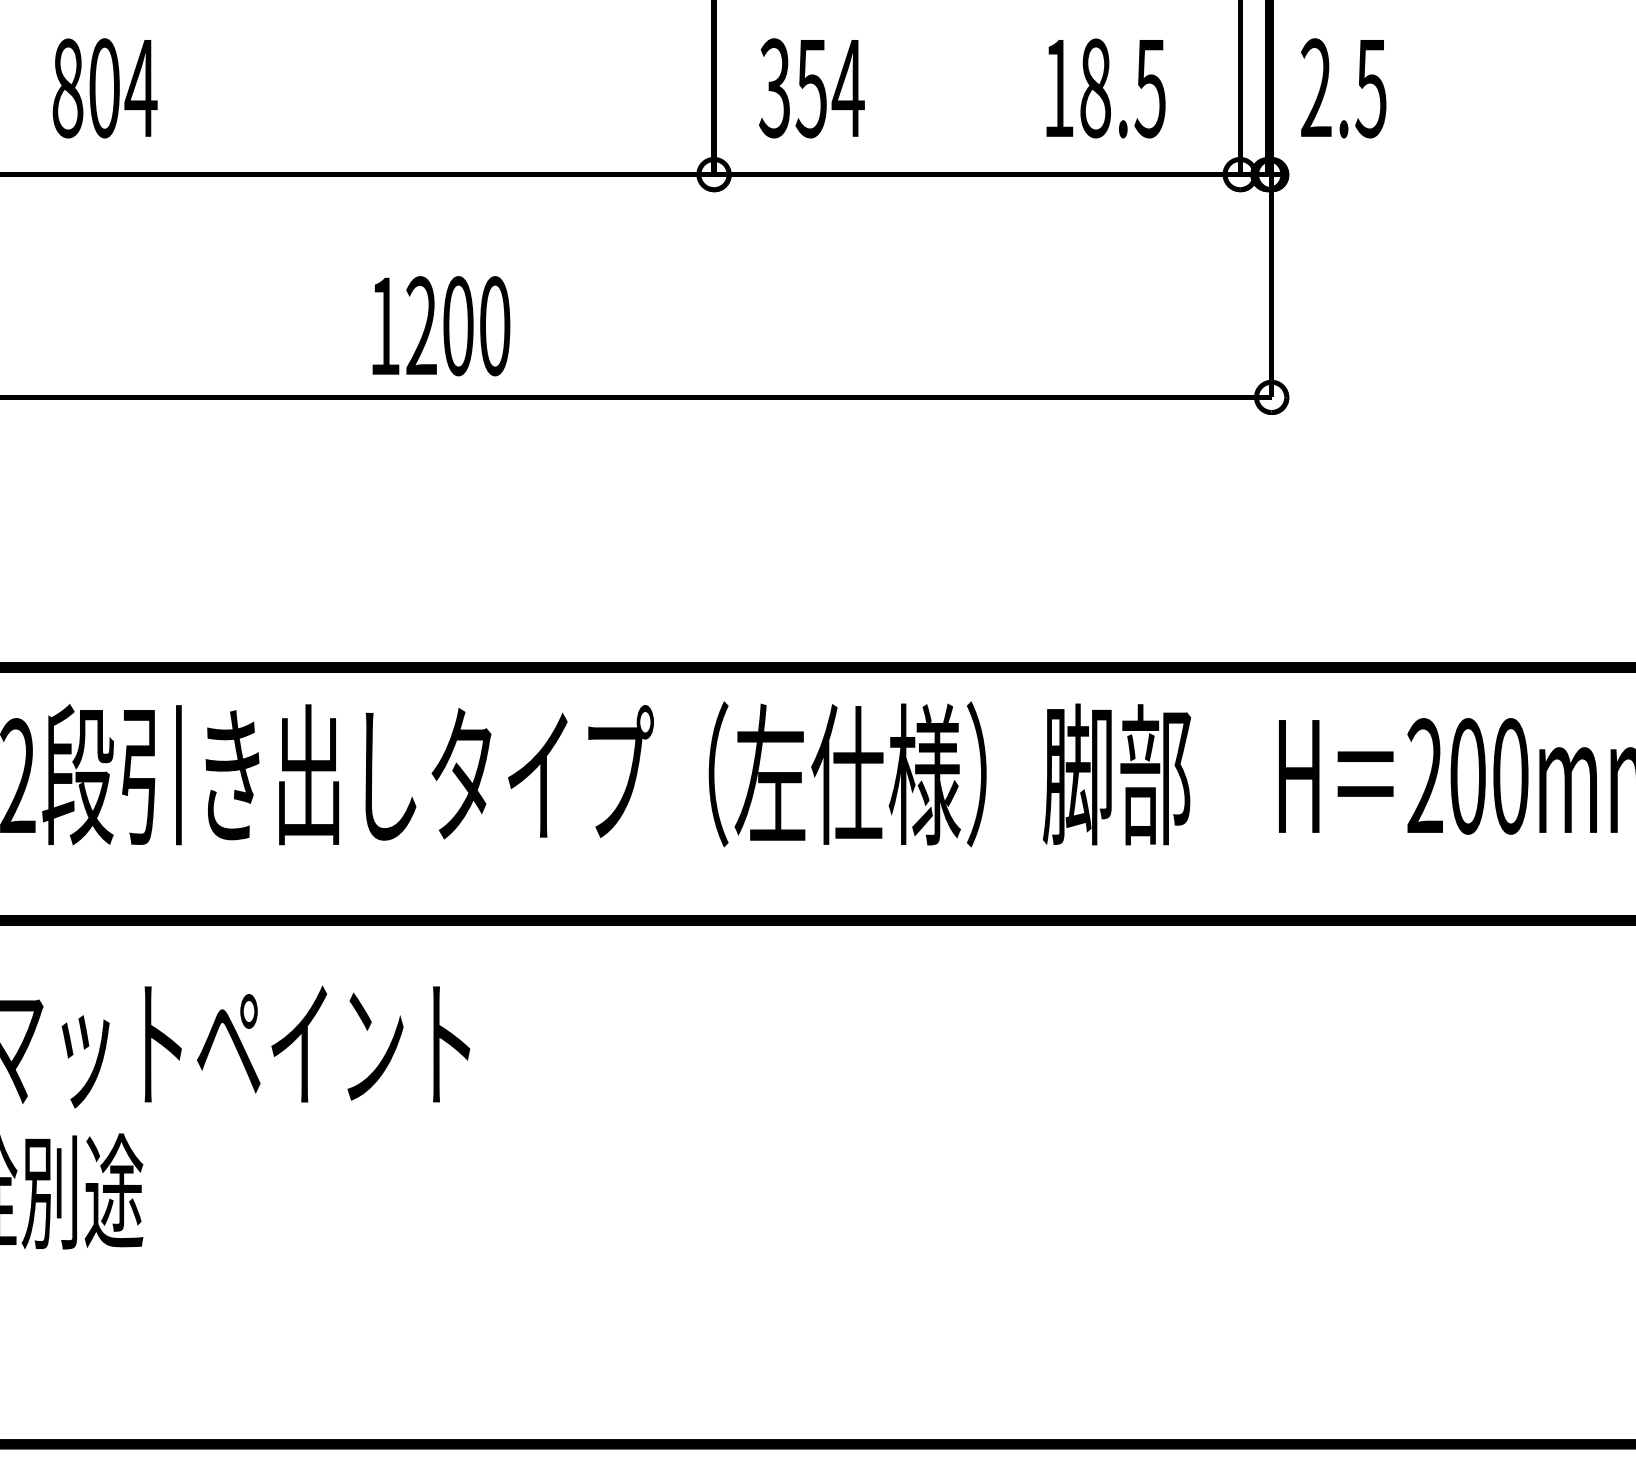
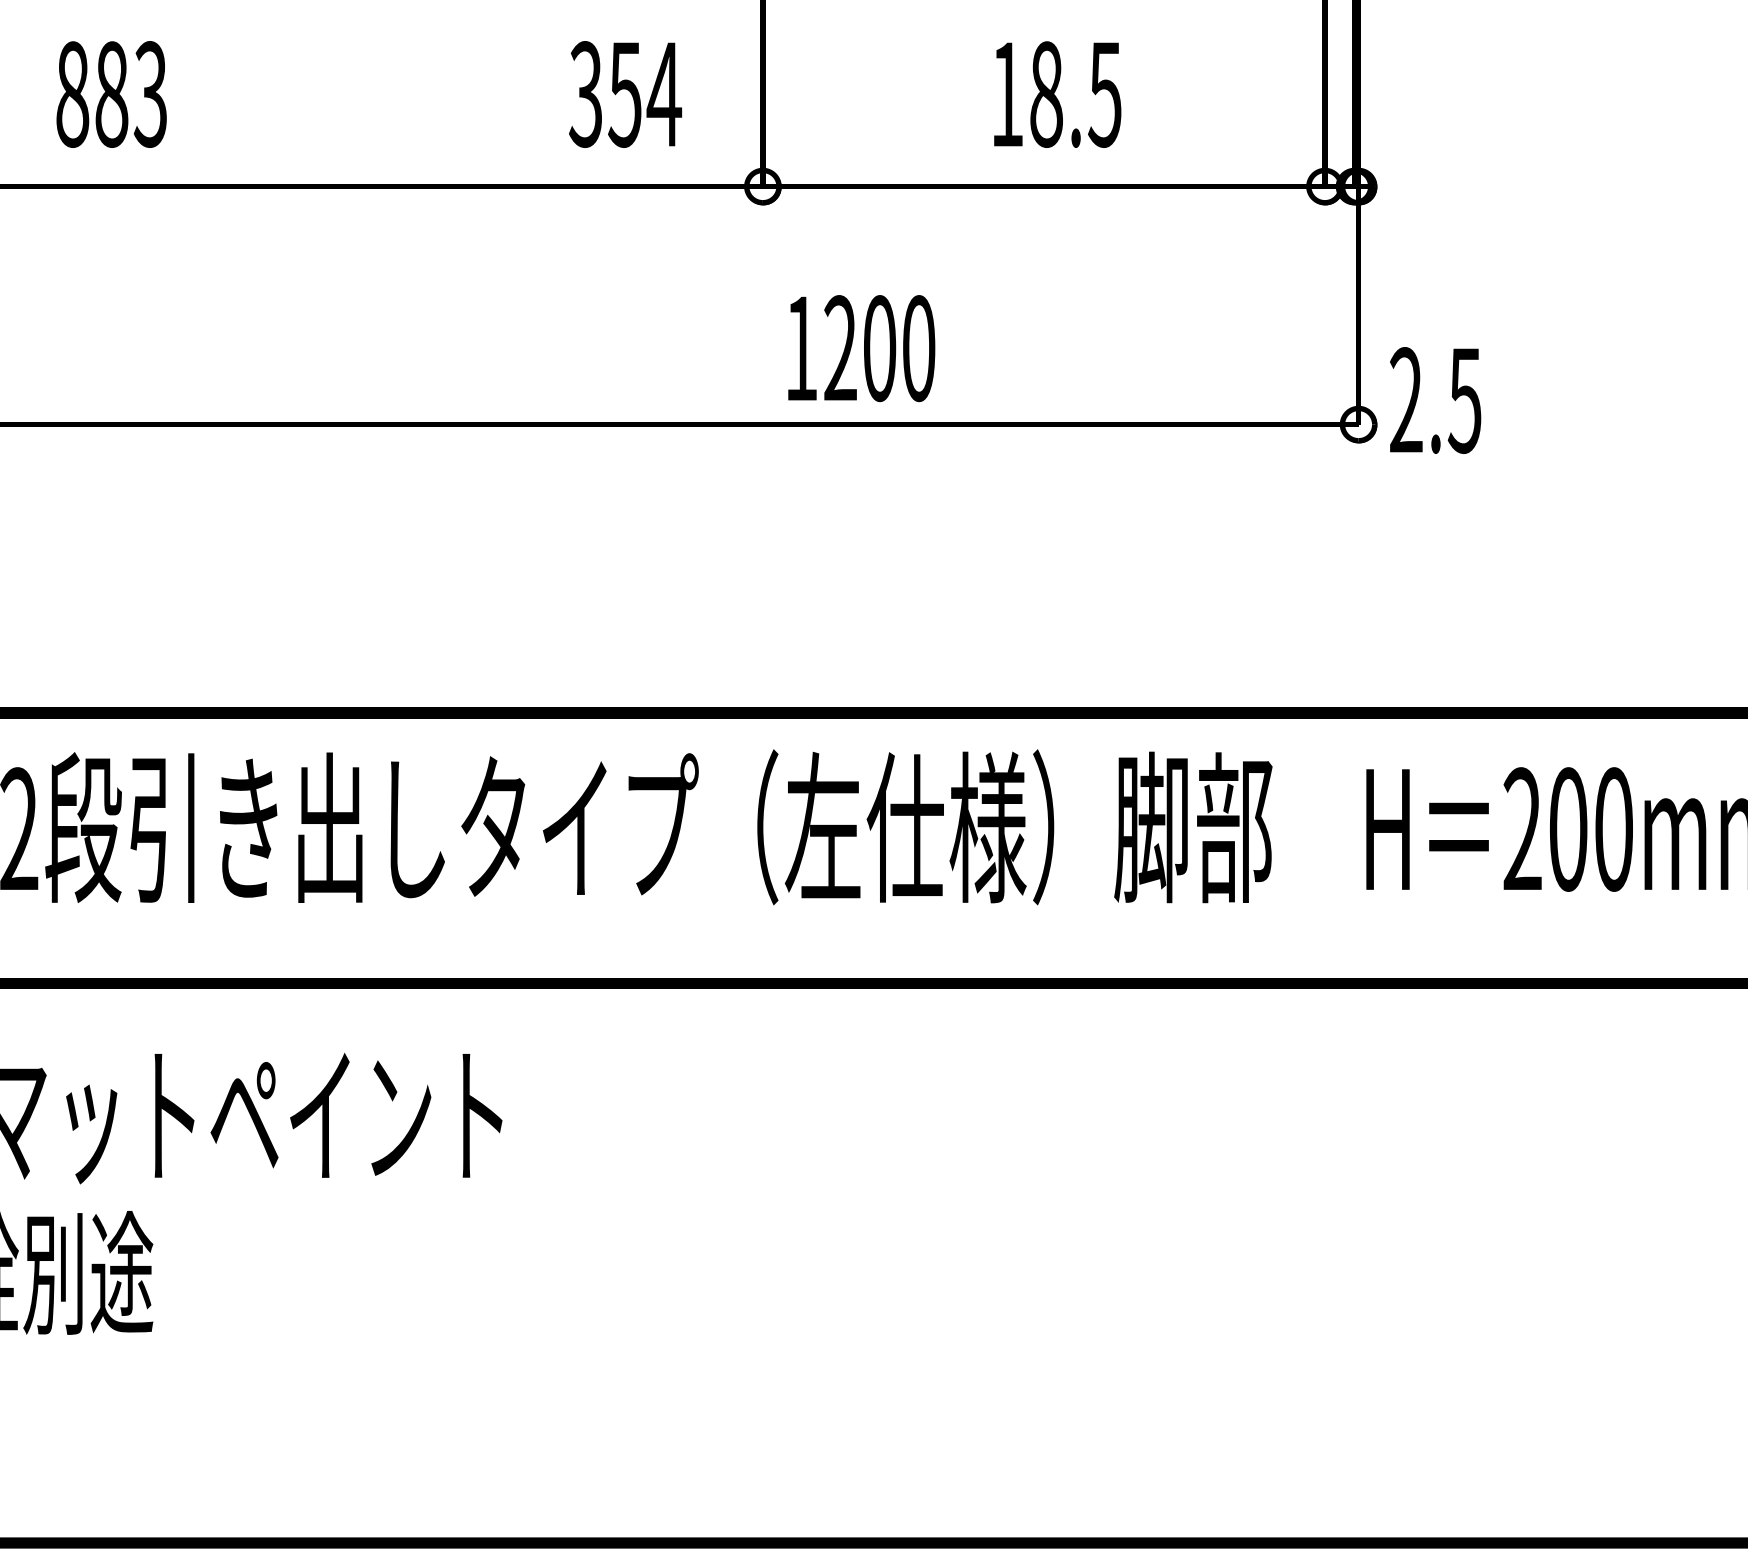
text: (122, 88) -> (131, 94), 804 -> 883
text: (811, 88) -> (625, 94), moved
text: (1105, 88) -> (1057, 94), moved
text: (1343, 88) -> (1435, 400), moved
text: (441, 326) -> (861, 348), moved

